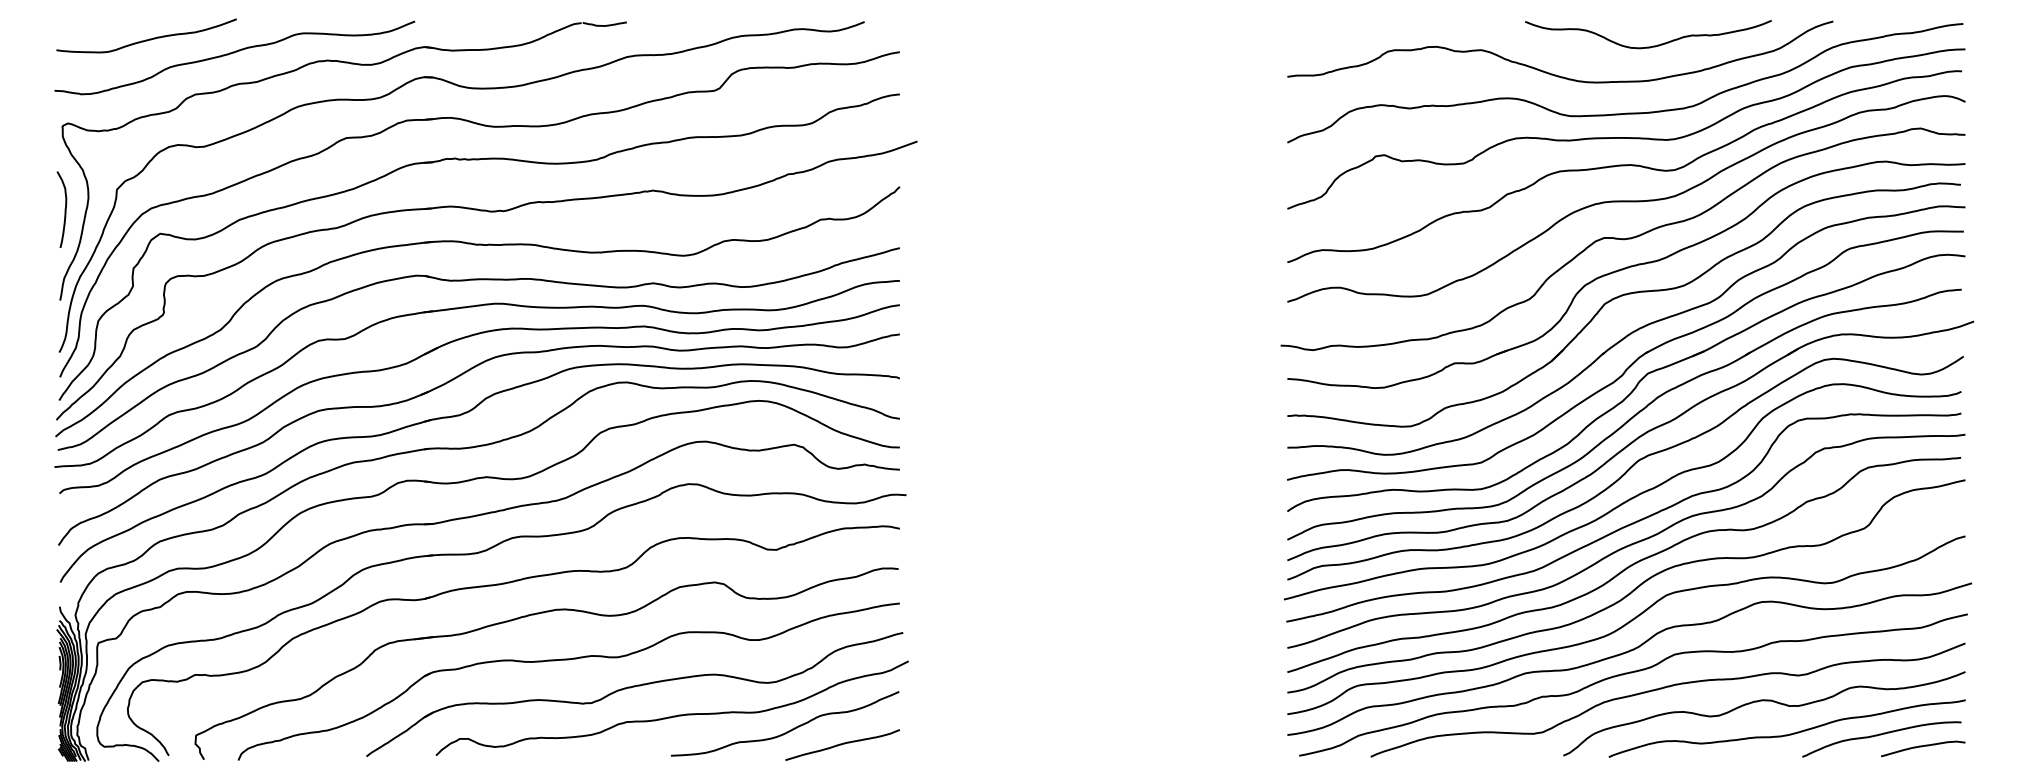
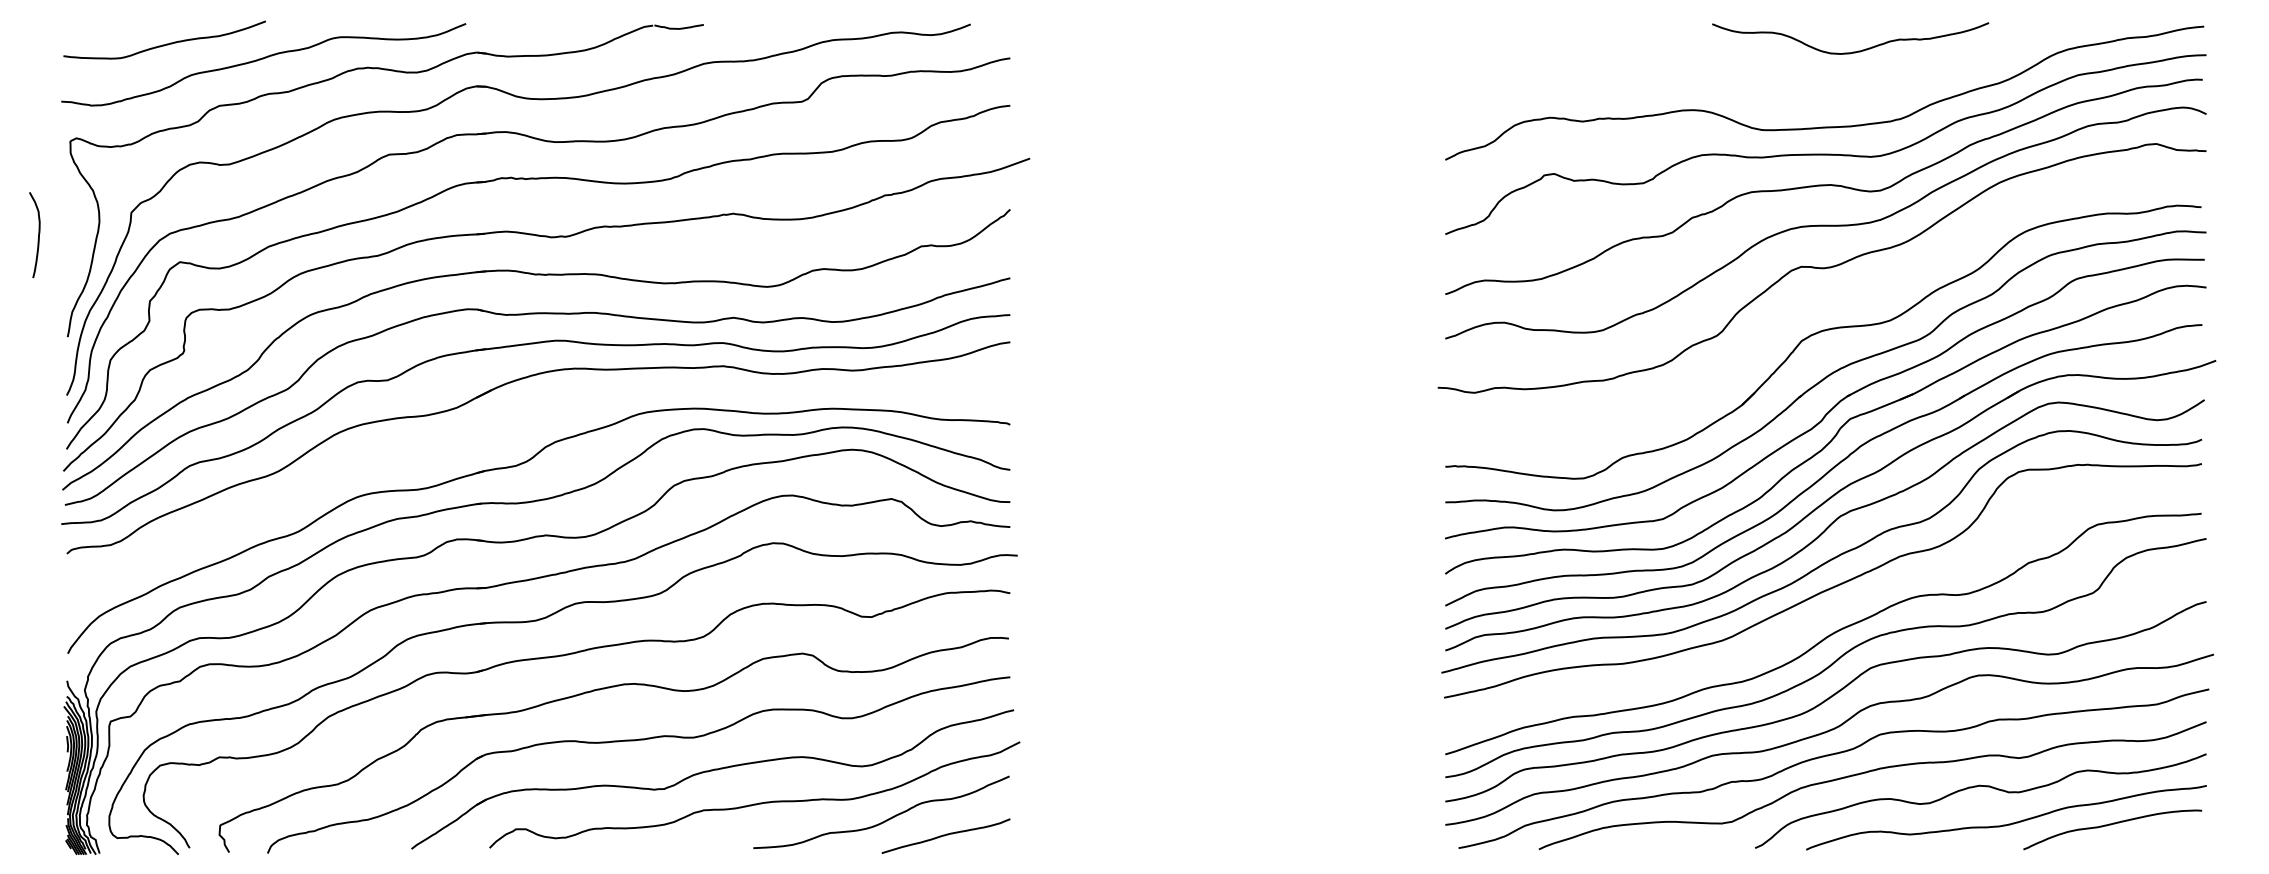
curve: (1556, 74) -> (1747, 83), removed
curve: (64, 209) -> (37, 234), moved
part: (1626, 274) -> (1826, 307), removed
part: (446, 384) -> (501, 431), removed
curve: (1628, 544) -> (1828, 611), removed
curve: (1922, 747) -> (2158, 838), removed

